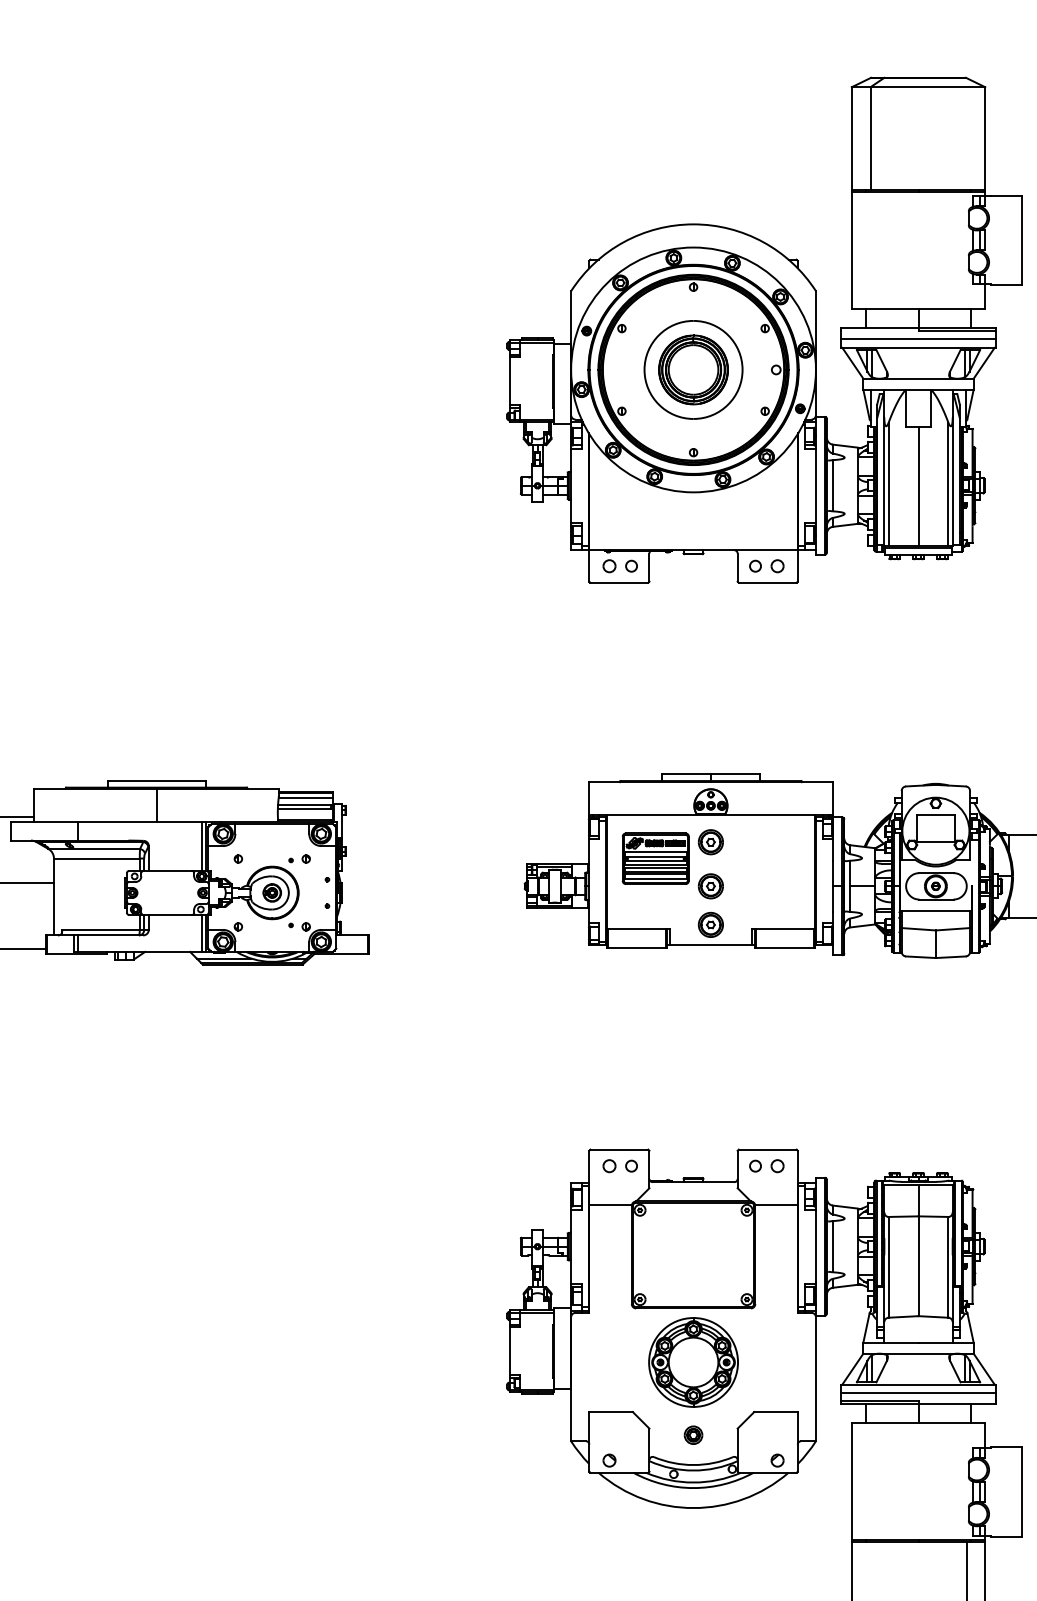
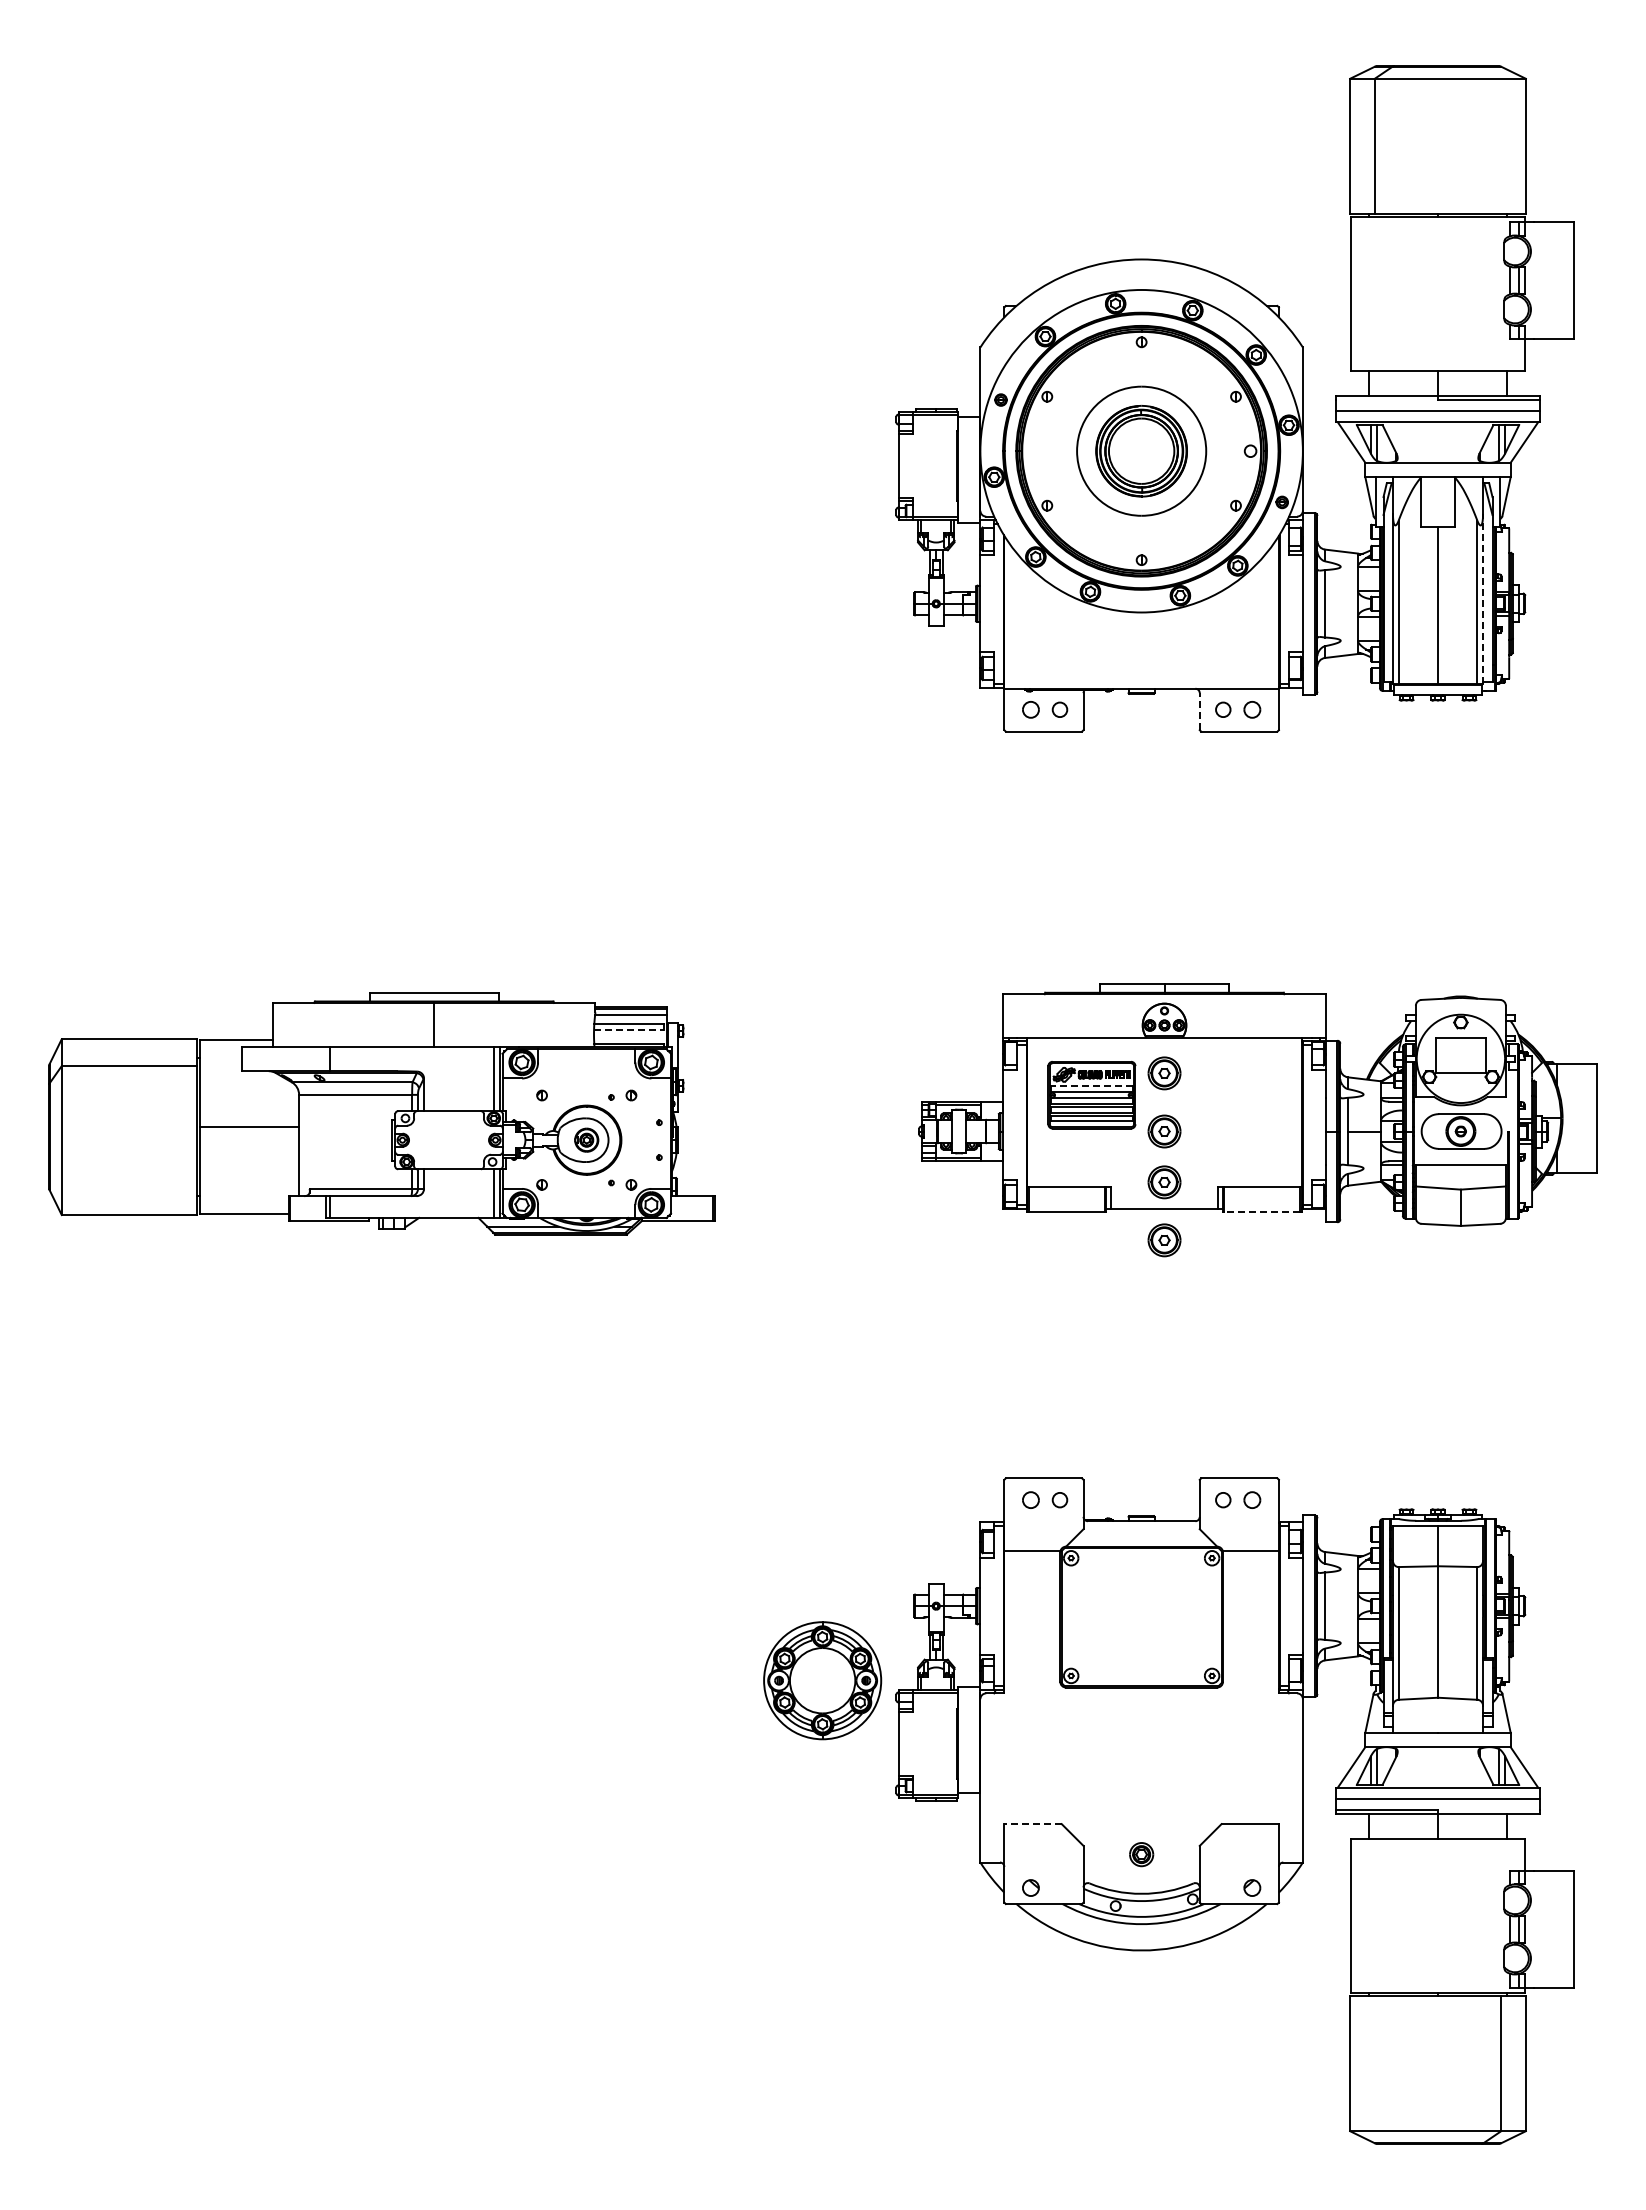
line: (953, 481) -> (1483, 598), solid -> dashed
line: (737, 567) -> (1199, 711), solid -> dashed
line: (304, 808) -> (629, 1029), solid -> dashed
line: (655, 852) -> (1091, 1086), solid -> dashed
line: (784, 947) -> (1261, 1212), solid -> dashed
part: (710, 969) -> (1164, 1240), added
part: (693, 1362) -> (822, 1680), moved
line: (611, 1412) -> (1033, 1824), solid -> dashed

